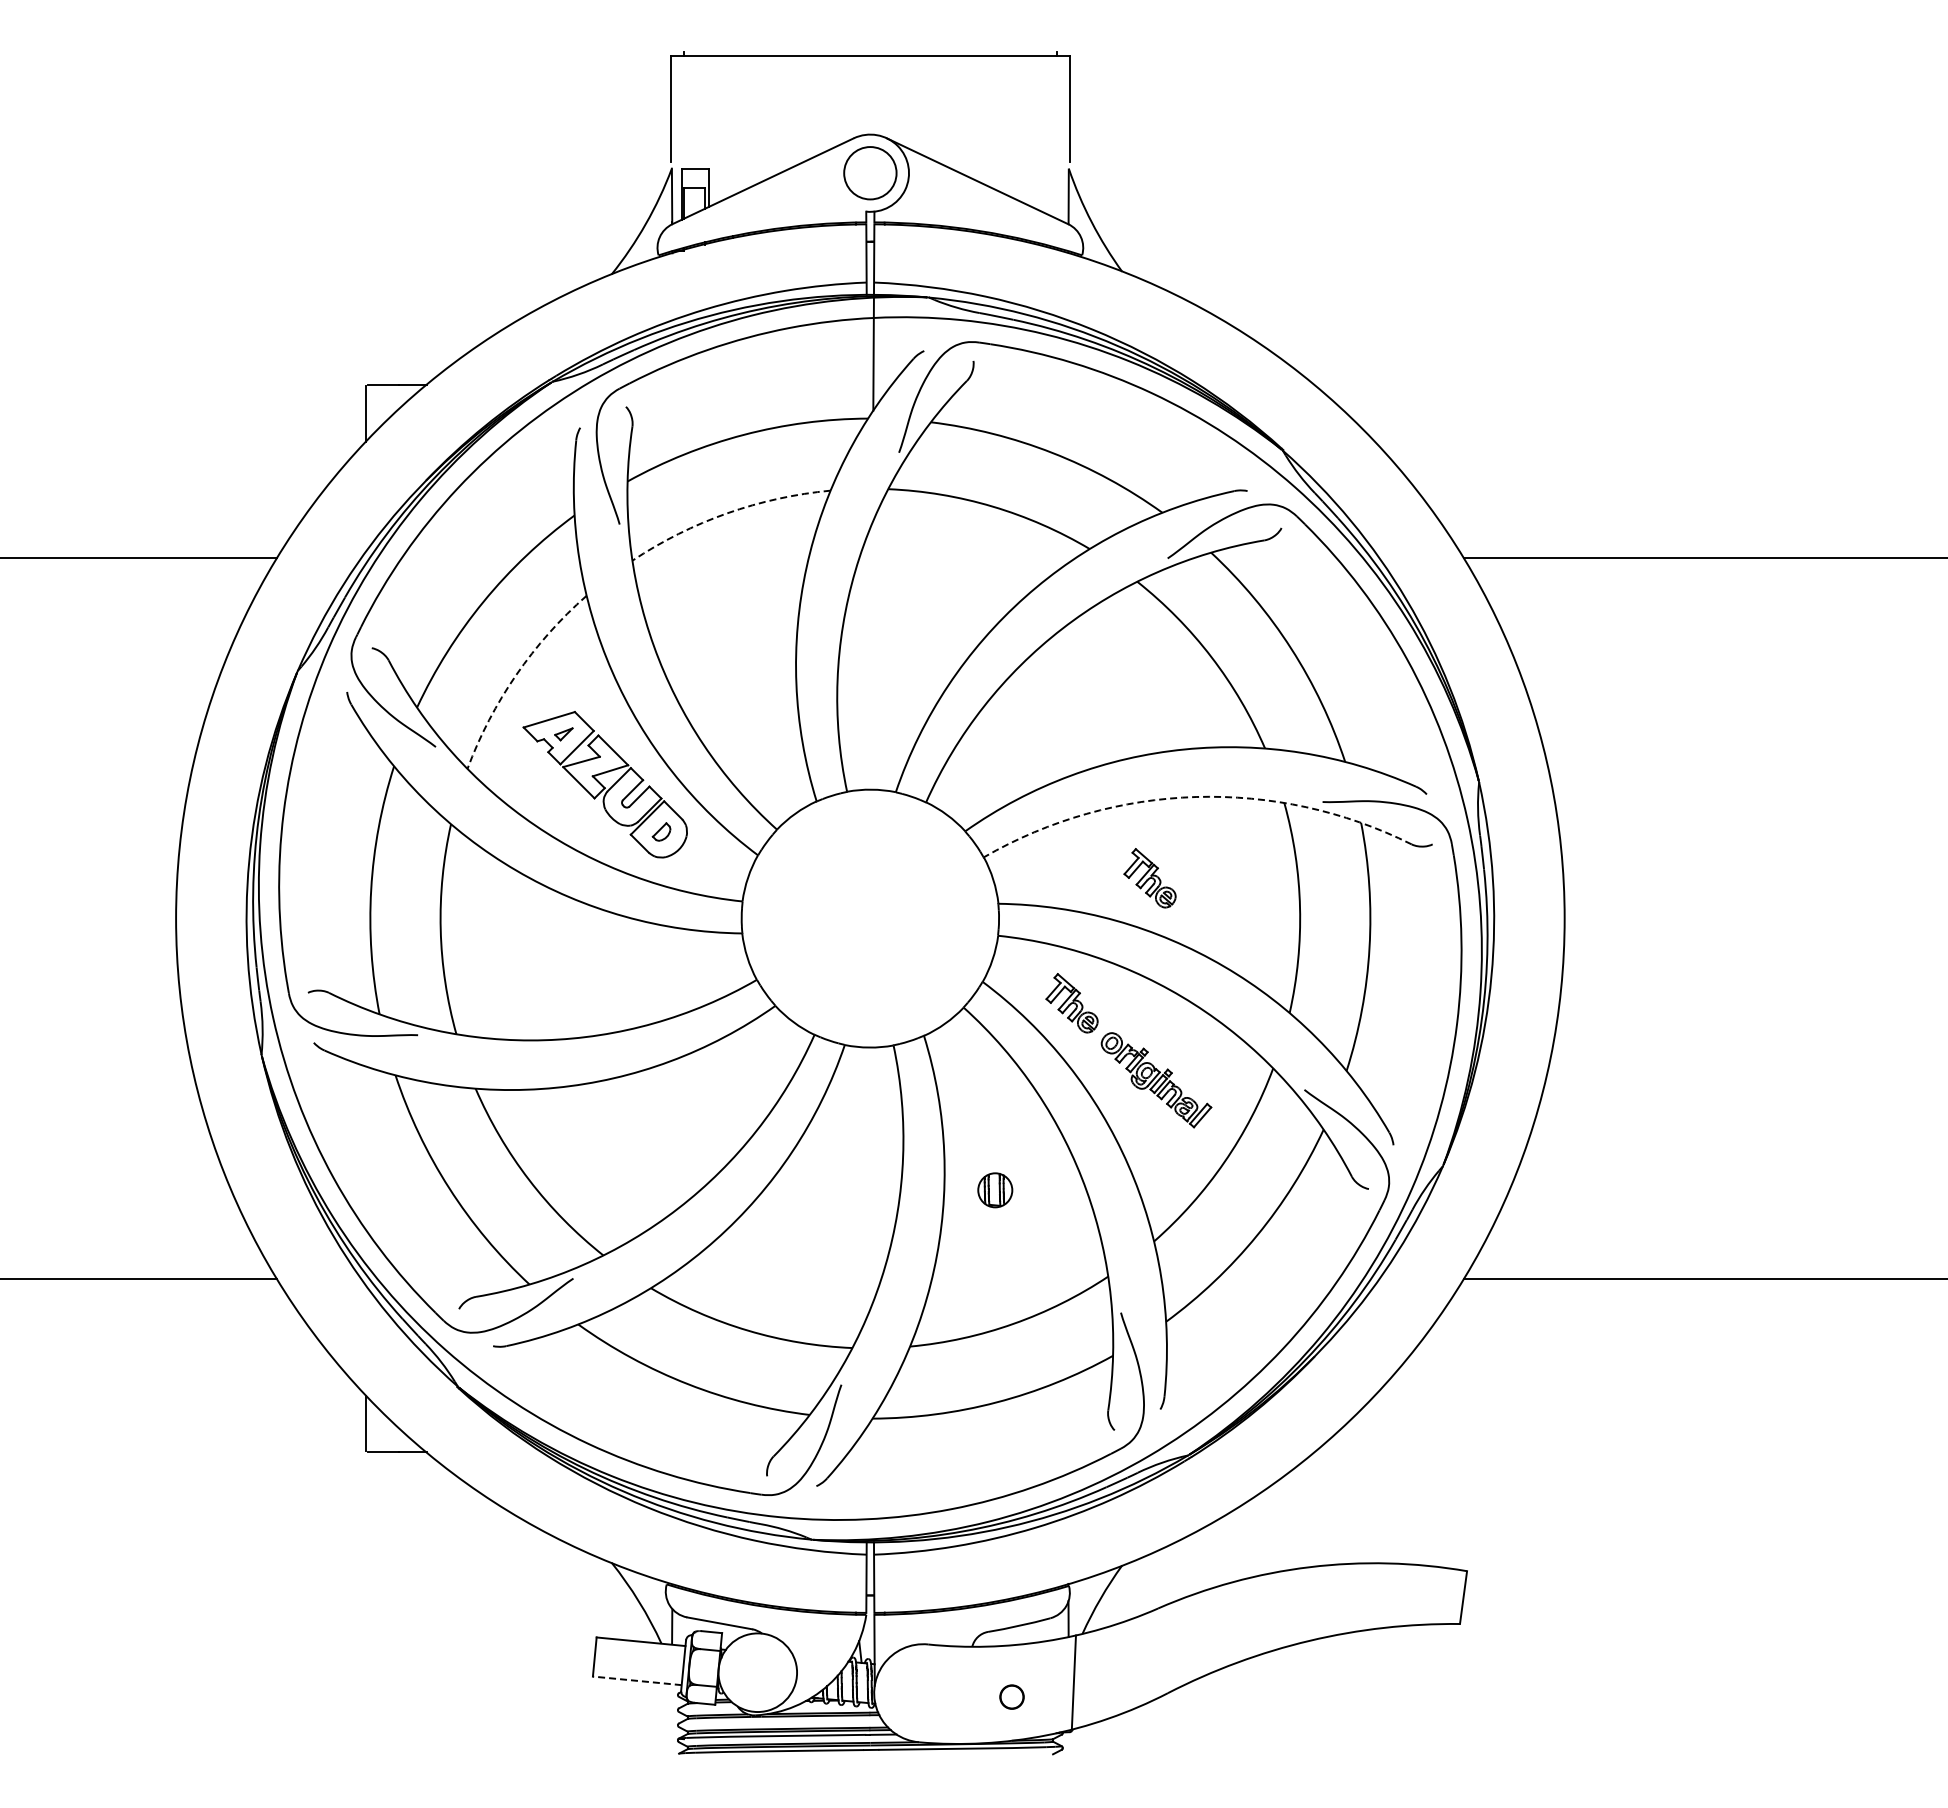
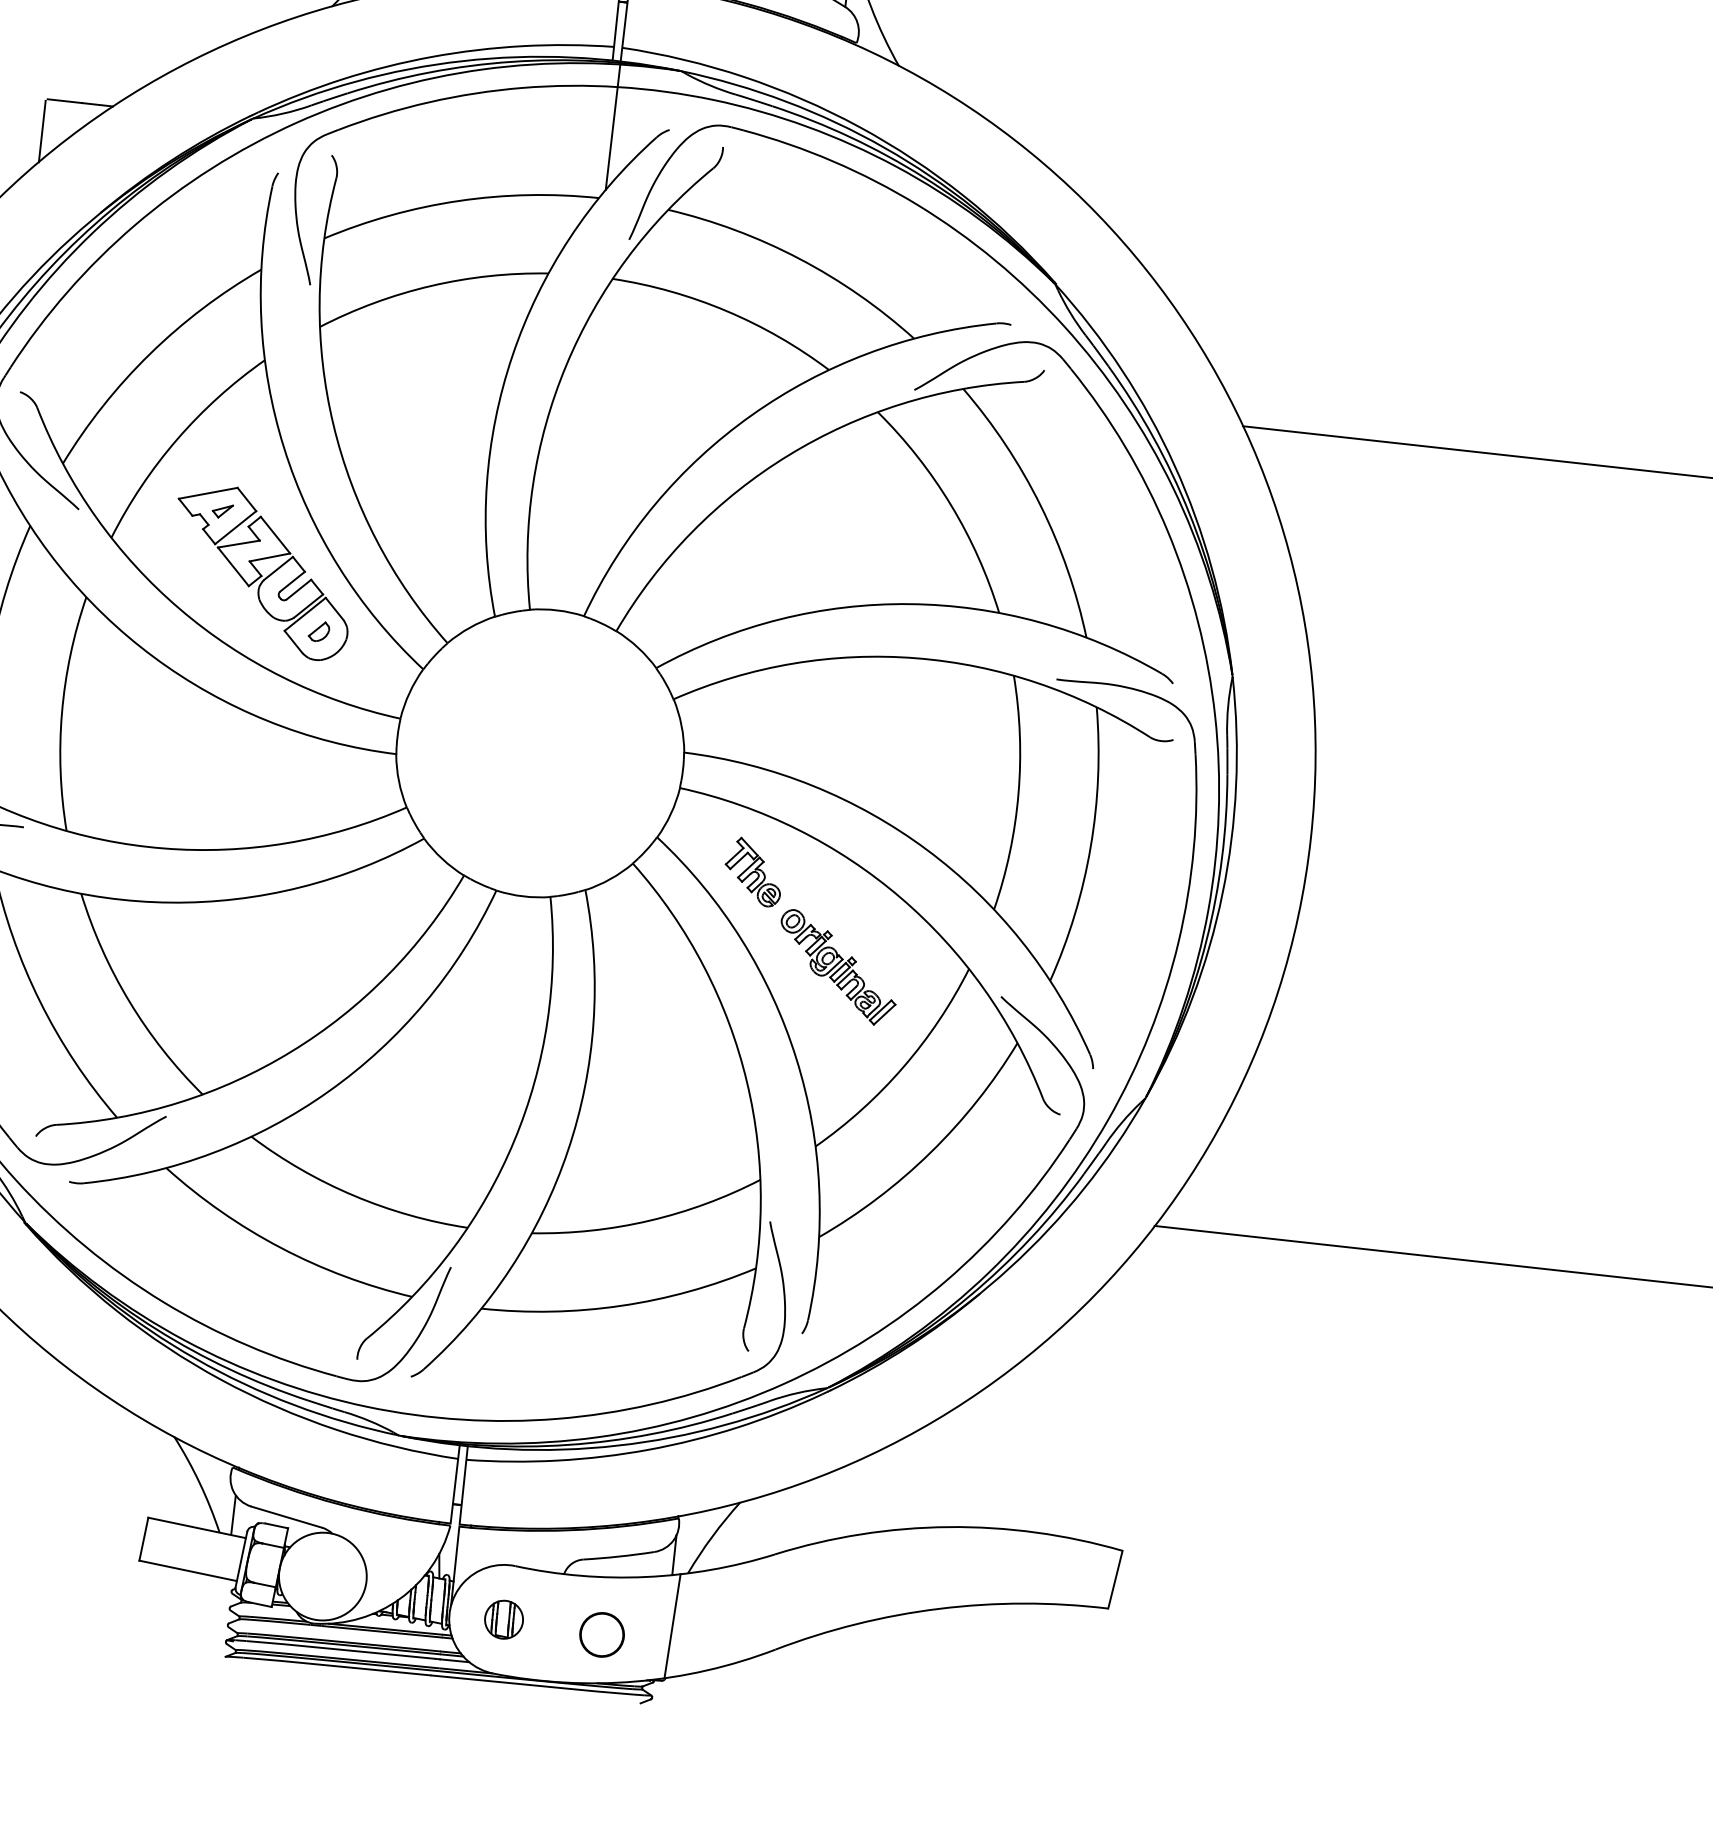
arc: (727, 513) -> (431, 286), dashed -> solid
arc: (516, 674) -> (177, 439), dashed -> solid
arc: (1196, 797) -> (917, 658), dashed -> solid
part: (1149, 878) -> (854, 743), removed
part: (995, 1190) -> (504, 1619), moved
line: (637, 1680) -> (188, 1570), dashed -> solid
circle: (1011, 1696) -> (601, 1634), size x1.67

